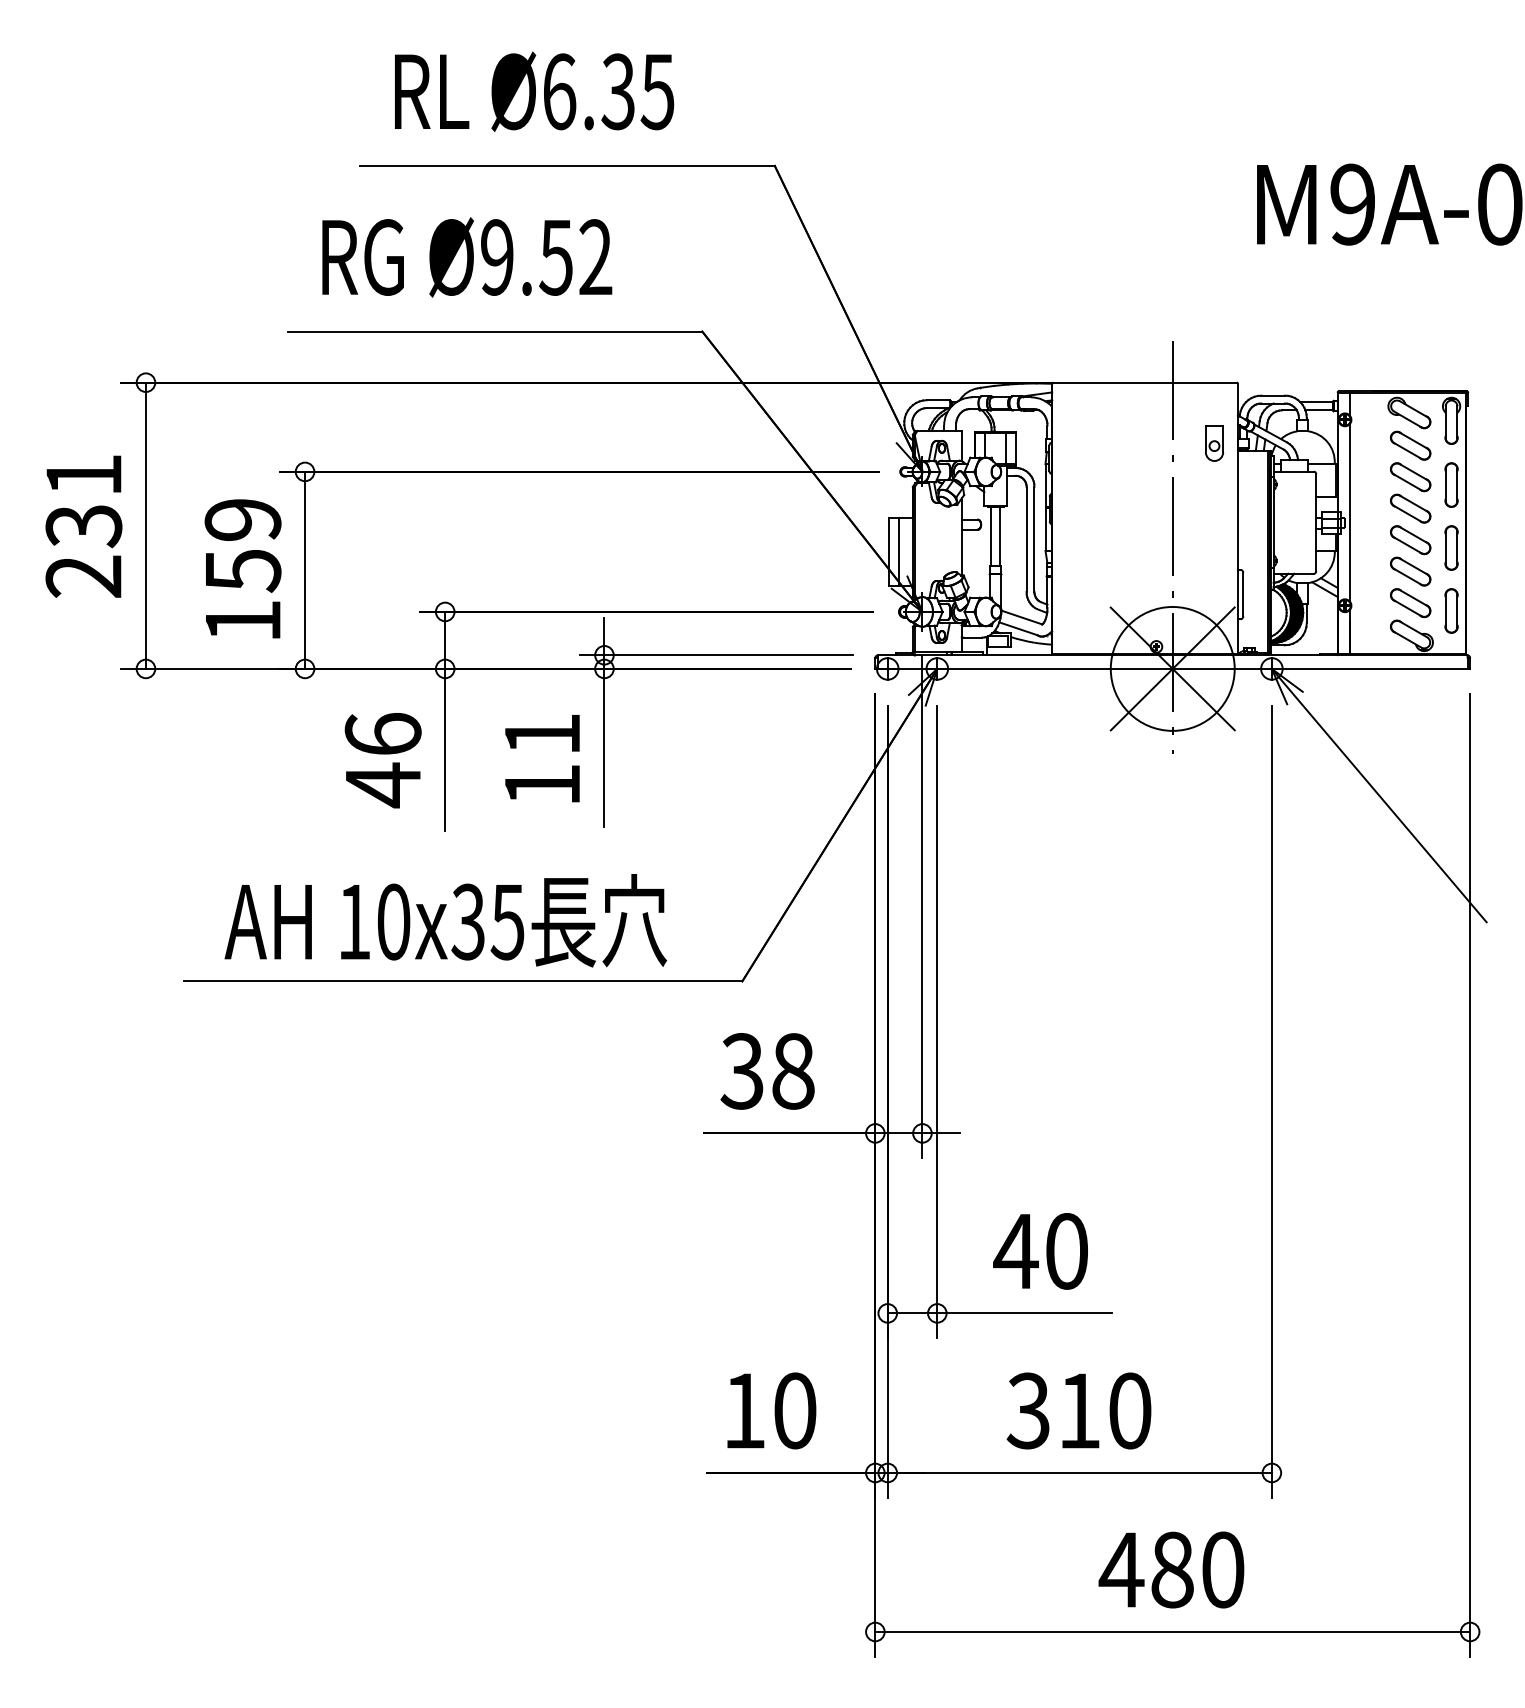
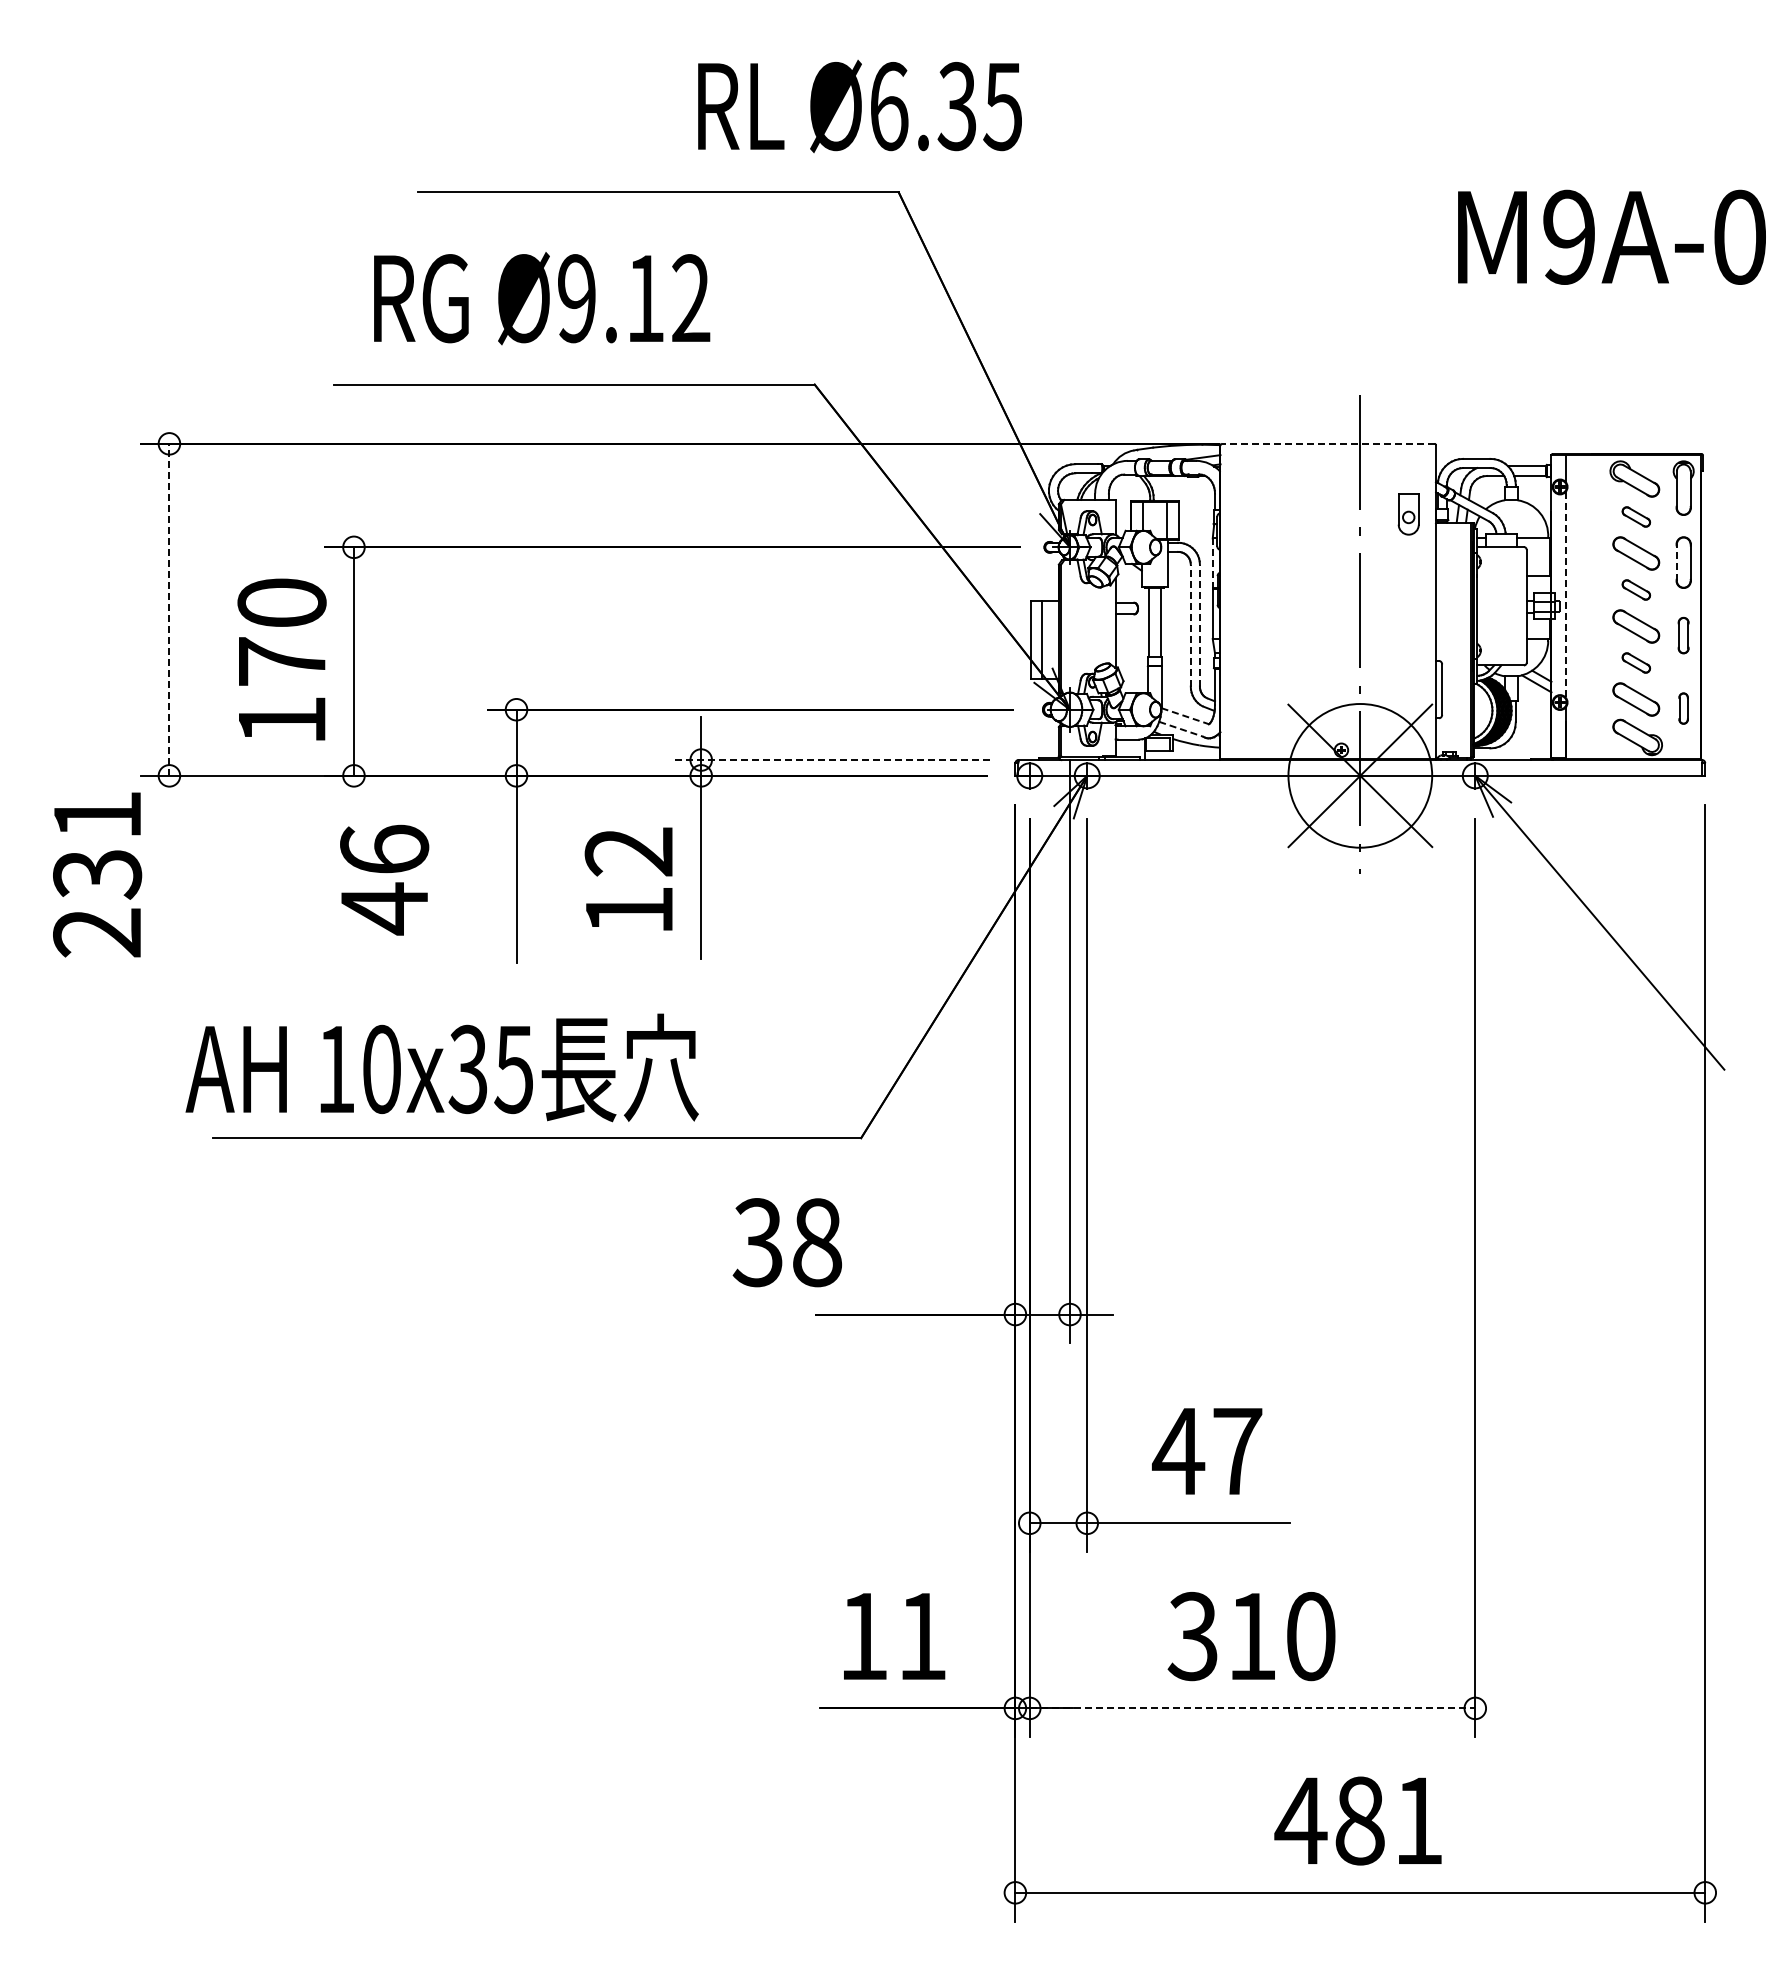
text: (534, 91) -> (859, 106), moved
text: (555, 258) -> (644, 299), Ø9.52 -> Ø9.12
line: (1144, 382) -> (1327, 443), solid -> dashed
part: (1410, 445) -> (1636, 516), size x0.6
line: (1445, 484) -> (1676, 562), solid -> dashed
line: (1045, 485) -> (1212, 563), solid -> dashed
part: (1410, 508) -> (1636, 589), size x0.6
line: (1349, 513) -> (1565, 595), solid -> dashed
line: (146, 525) -> (169, 609), solid -> dashed
text: (83, 526) -> (97, 874), moved
line: (1026, 539) -> (1190, 625), solid -> dashed
line: (1034, 539) -> (1199, 625), solid -> dashed
text: (242, 545) -> (281, 632), 159 -> 170
part: (1451, 547) -> (1683, 635), size x0.7
part: (1410, 571) -> (1636, 662), size x0.6
part: (1451, 610) -> (1683, 708), size x0.6
line: (1022, 617) -> (1185, 716), solid -> dashed
line: (1018, 628) -> (1181, 729), solid -> dashed
line: (716, 655) -> (831, 760), solid -> dashed
text: (541, 734) -> (628, 851), 11 -> 12
text: (383, 760) -> (384, 879), moved
text: (445, 920) -> (441, 1067), moved
text: (766, 1071) -> (786, 1242), moved
text: (1066, 1250) -> (1237, 1450), 40 -> 47
text: (795, 1410) -> (922, 1636), 10 -> 11
line: (1079, 1473) -> (1252, 1708), solid -> dashed
text: (1223, 1569) -> (1419, 1820), 480 -> 481

